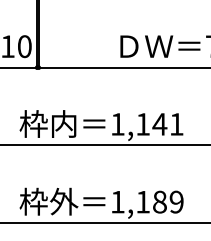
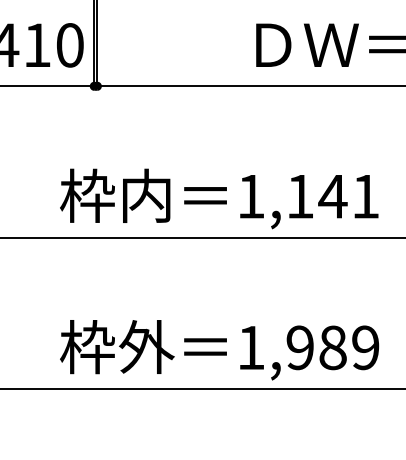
text: (142, 201) -> (299, 346), 1,189 -> 1,989

